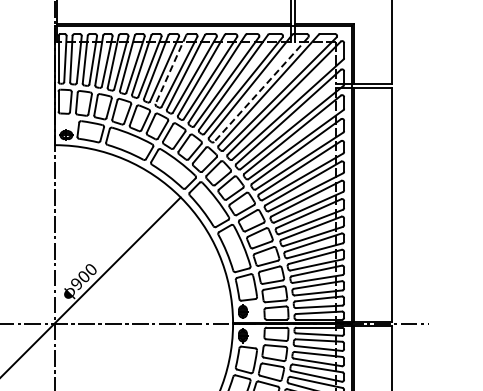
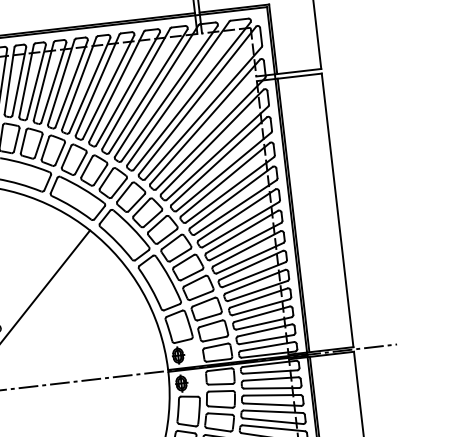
line: (170, 69) -> (60, 82), dashed -> solid
line: (260, 90) -> (168, 94), dashed -> solid

